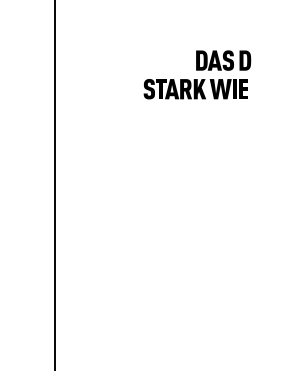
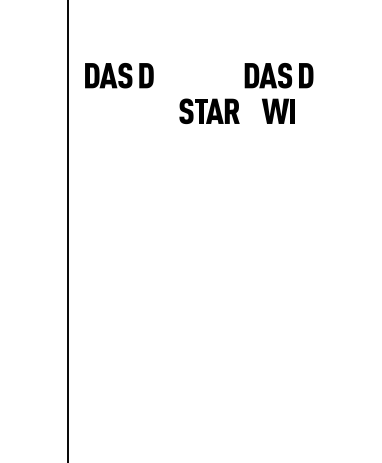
part: (95, 60) -> (119, 75), added
fill: (199, 89) -> (249, 111), removed
fill: (243, 89) -> (303, 111), removed

